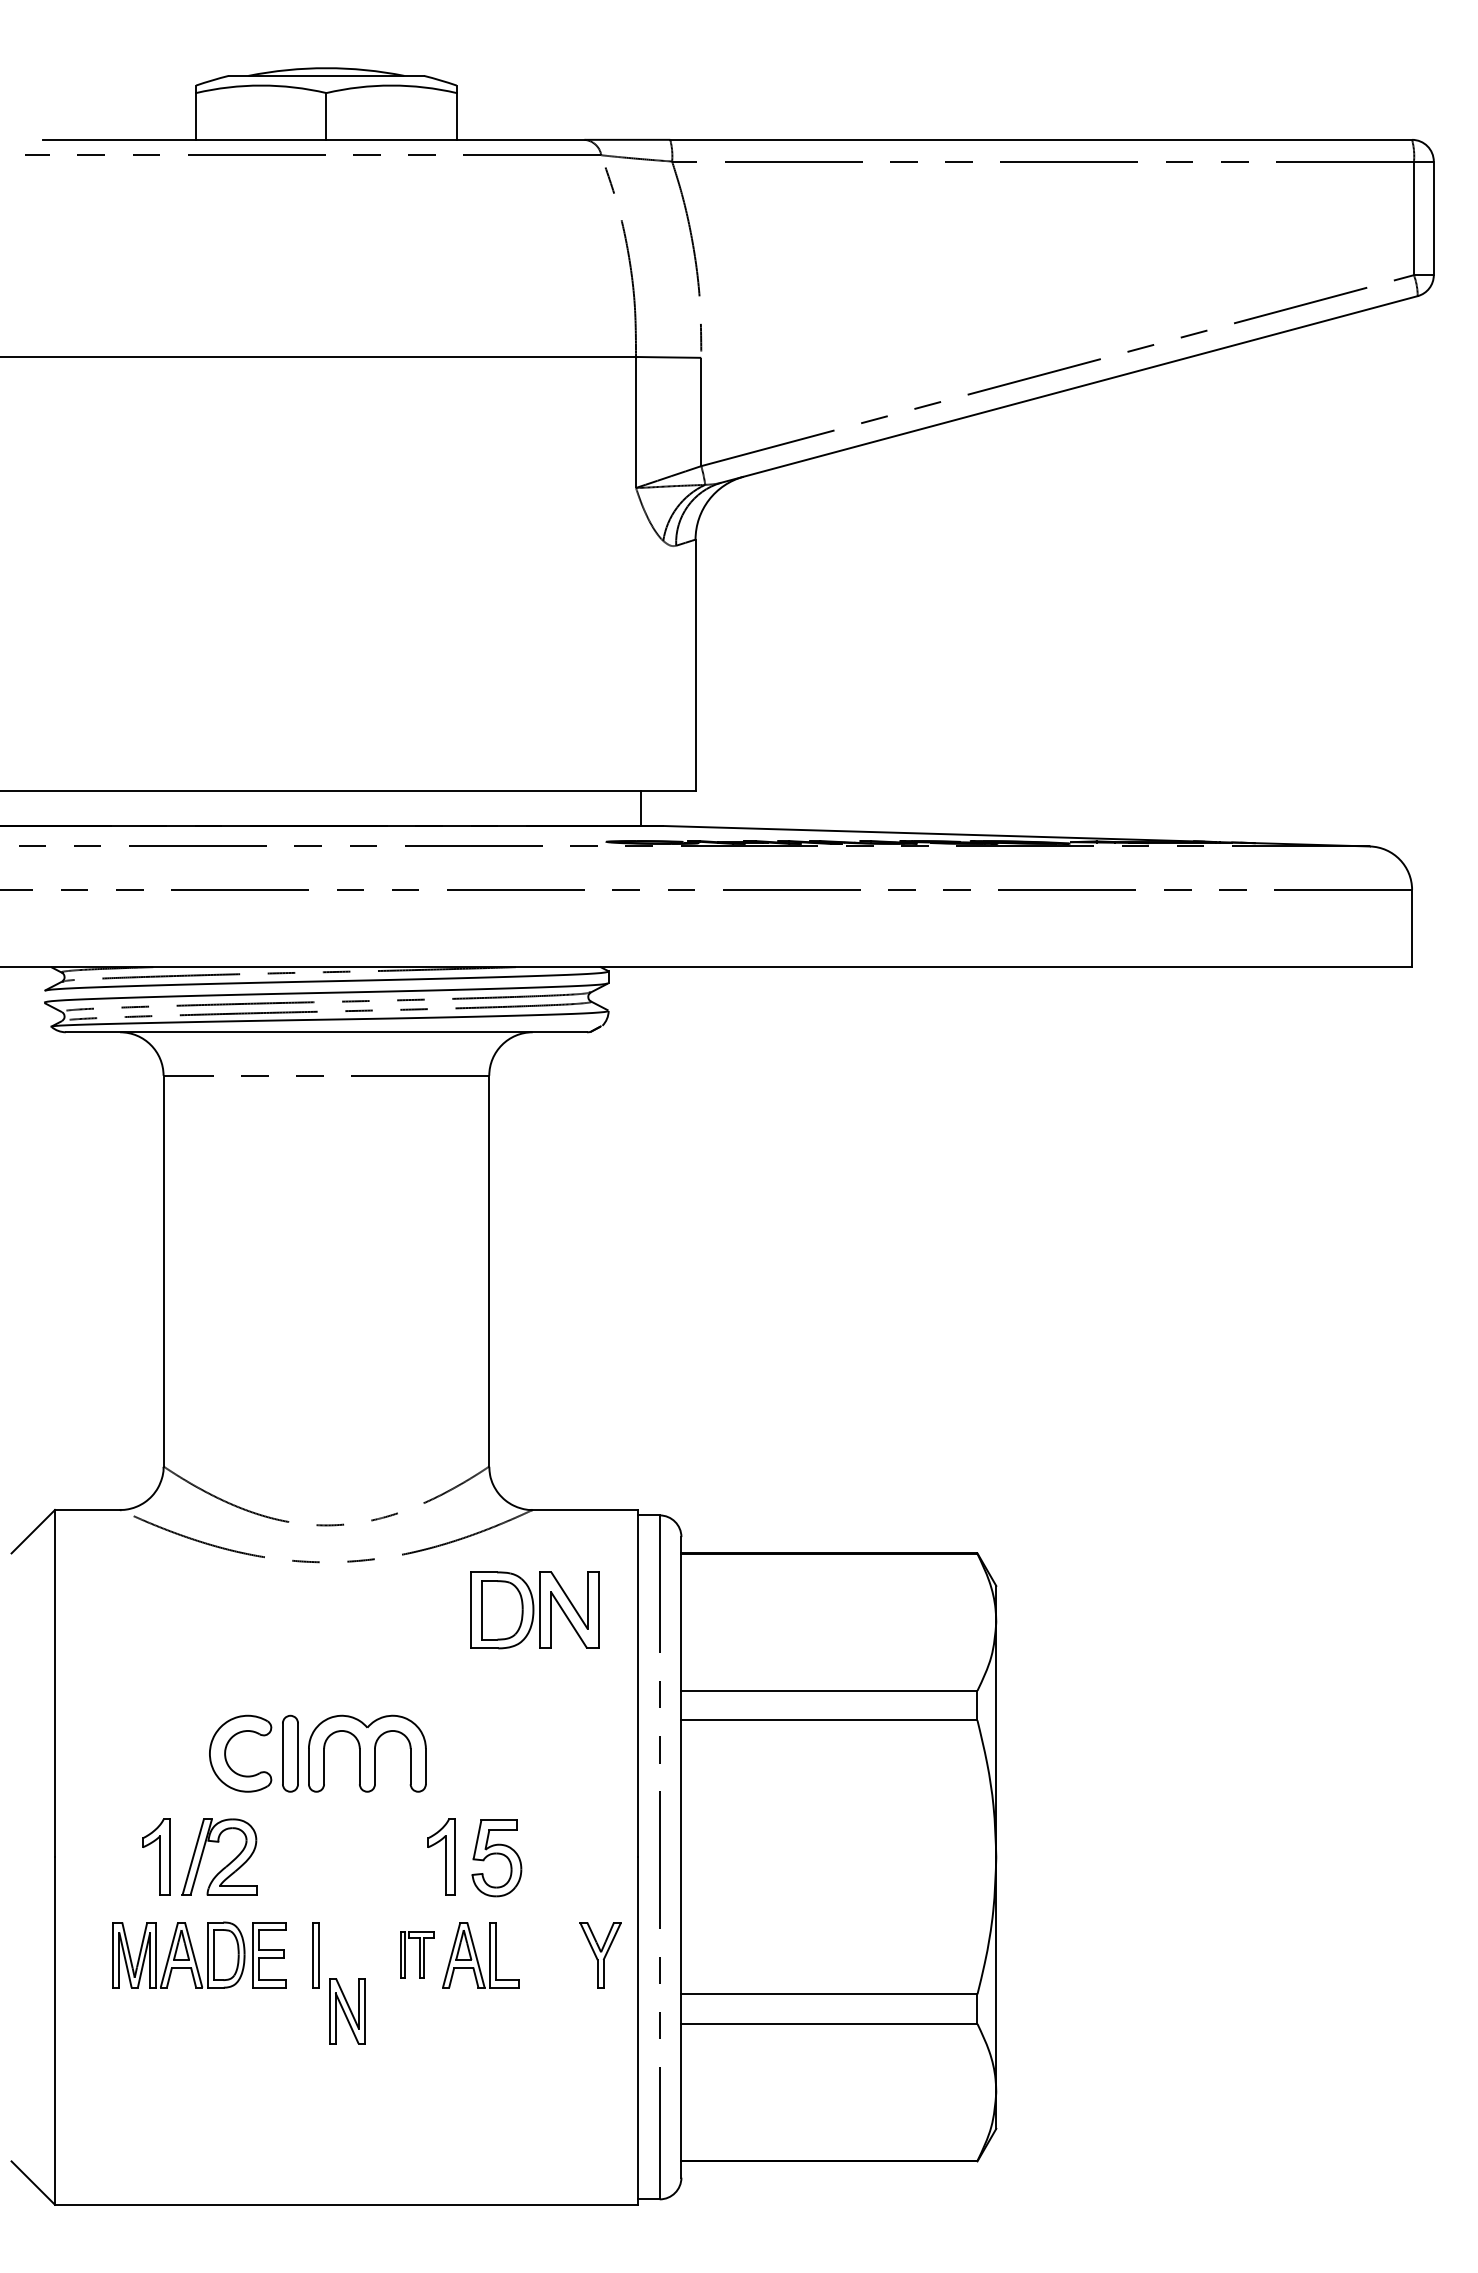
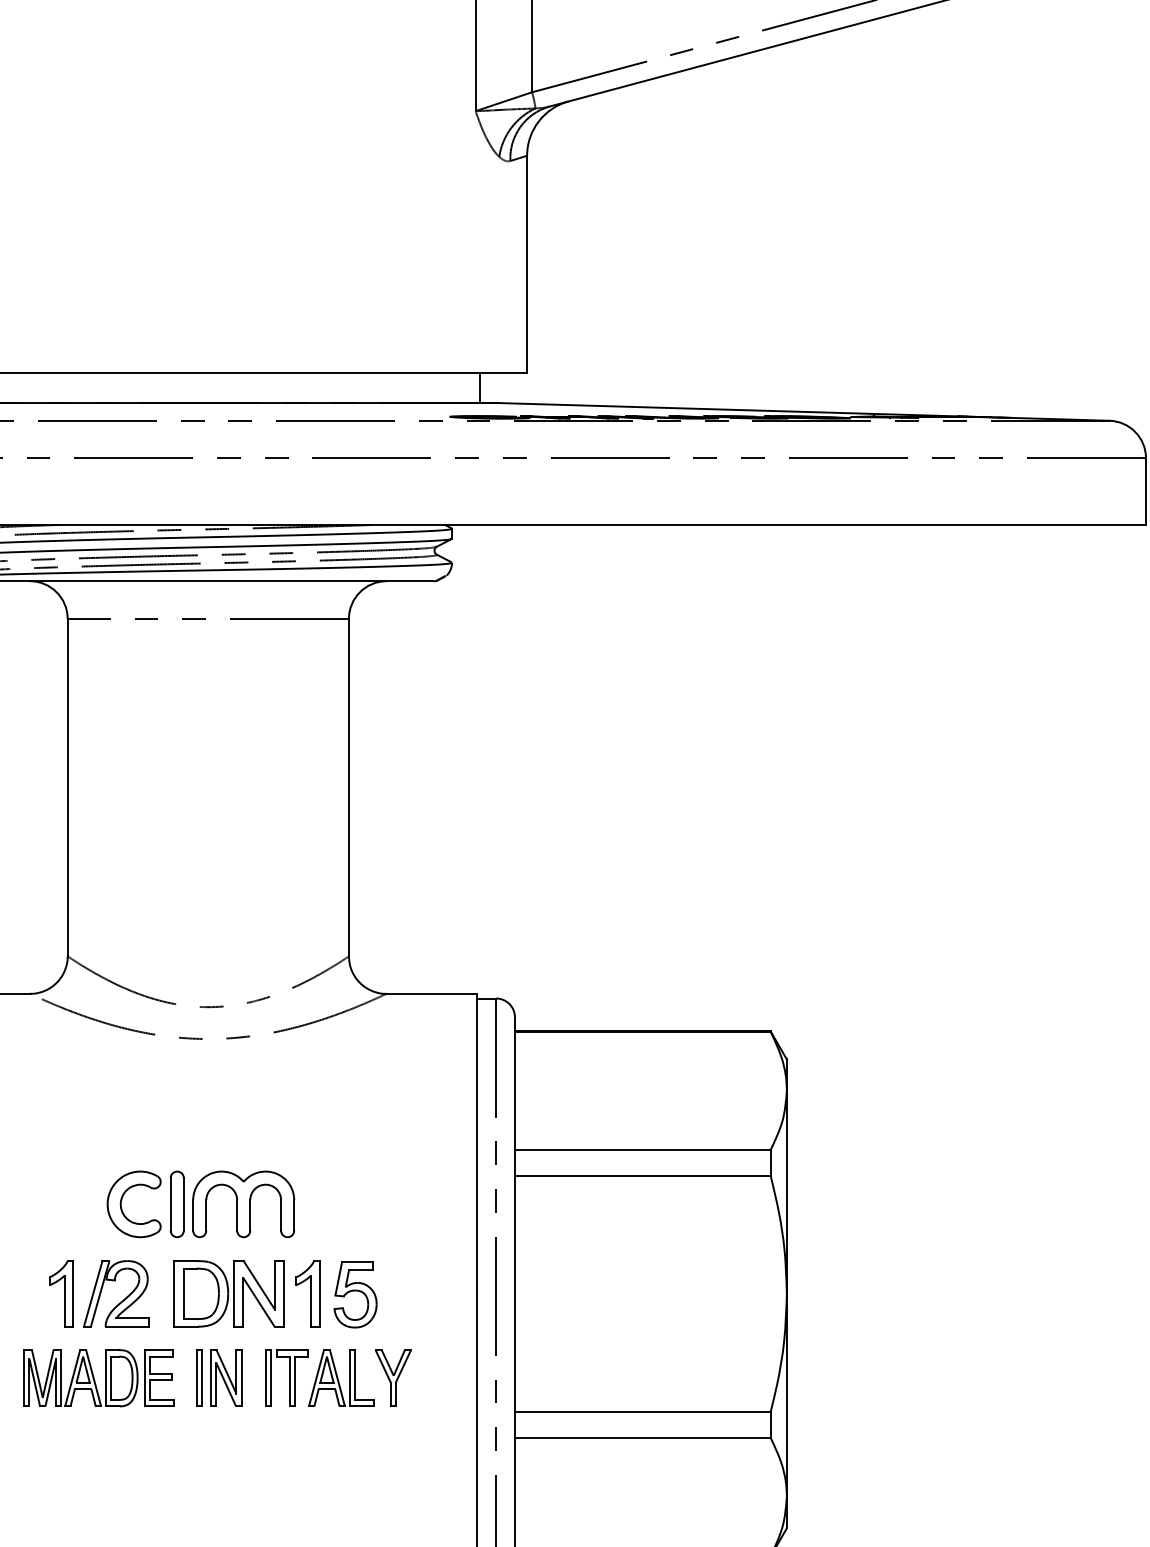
part: (534, 1610) -> (229, 1293), moved
part: (417, 1955) -> (286, 1378), size x1.43
part: (600, 1955) -> (393, 1378), moved
part: (347, 2011) -> (226, 1378), moved

